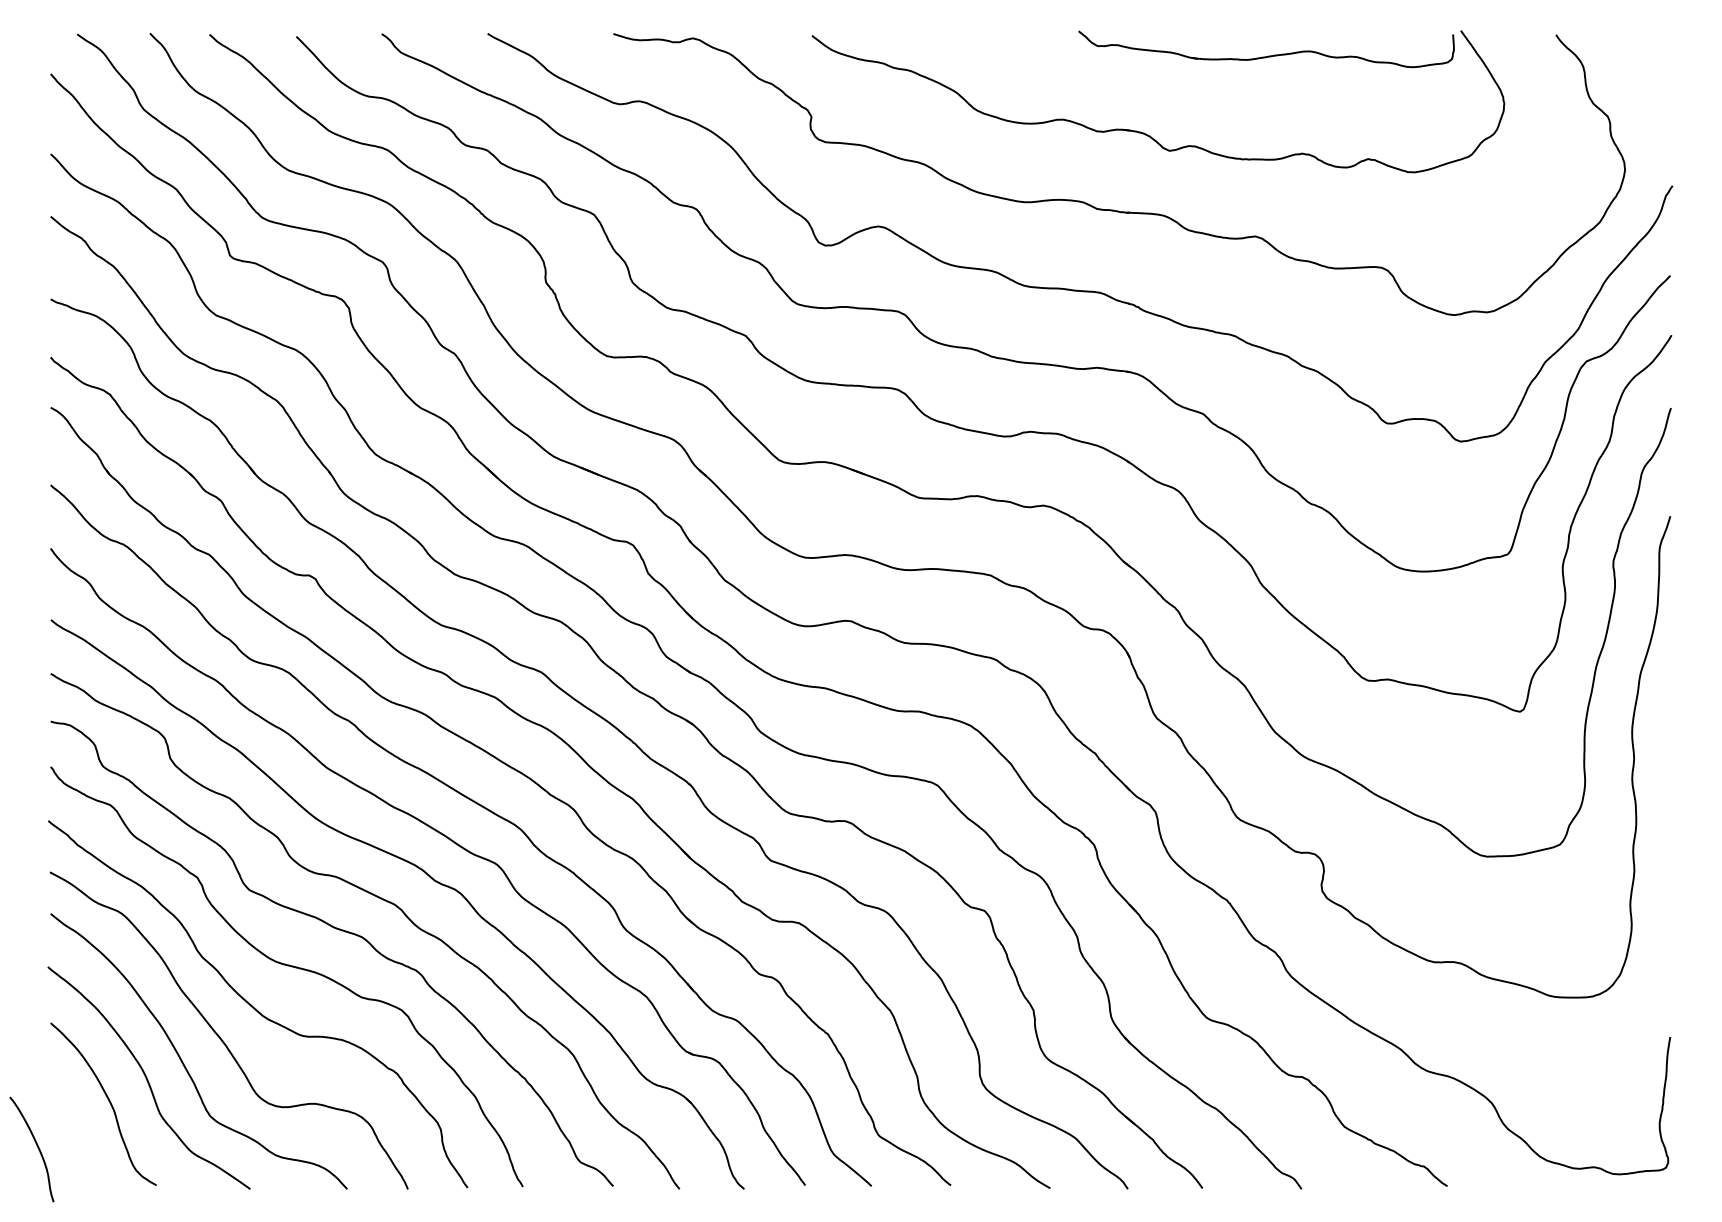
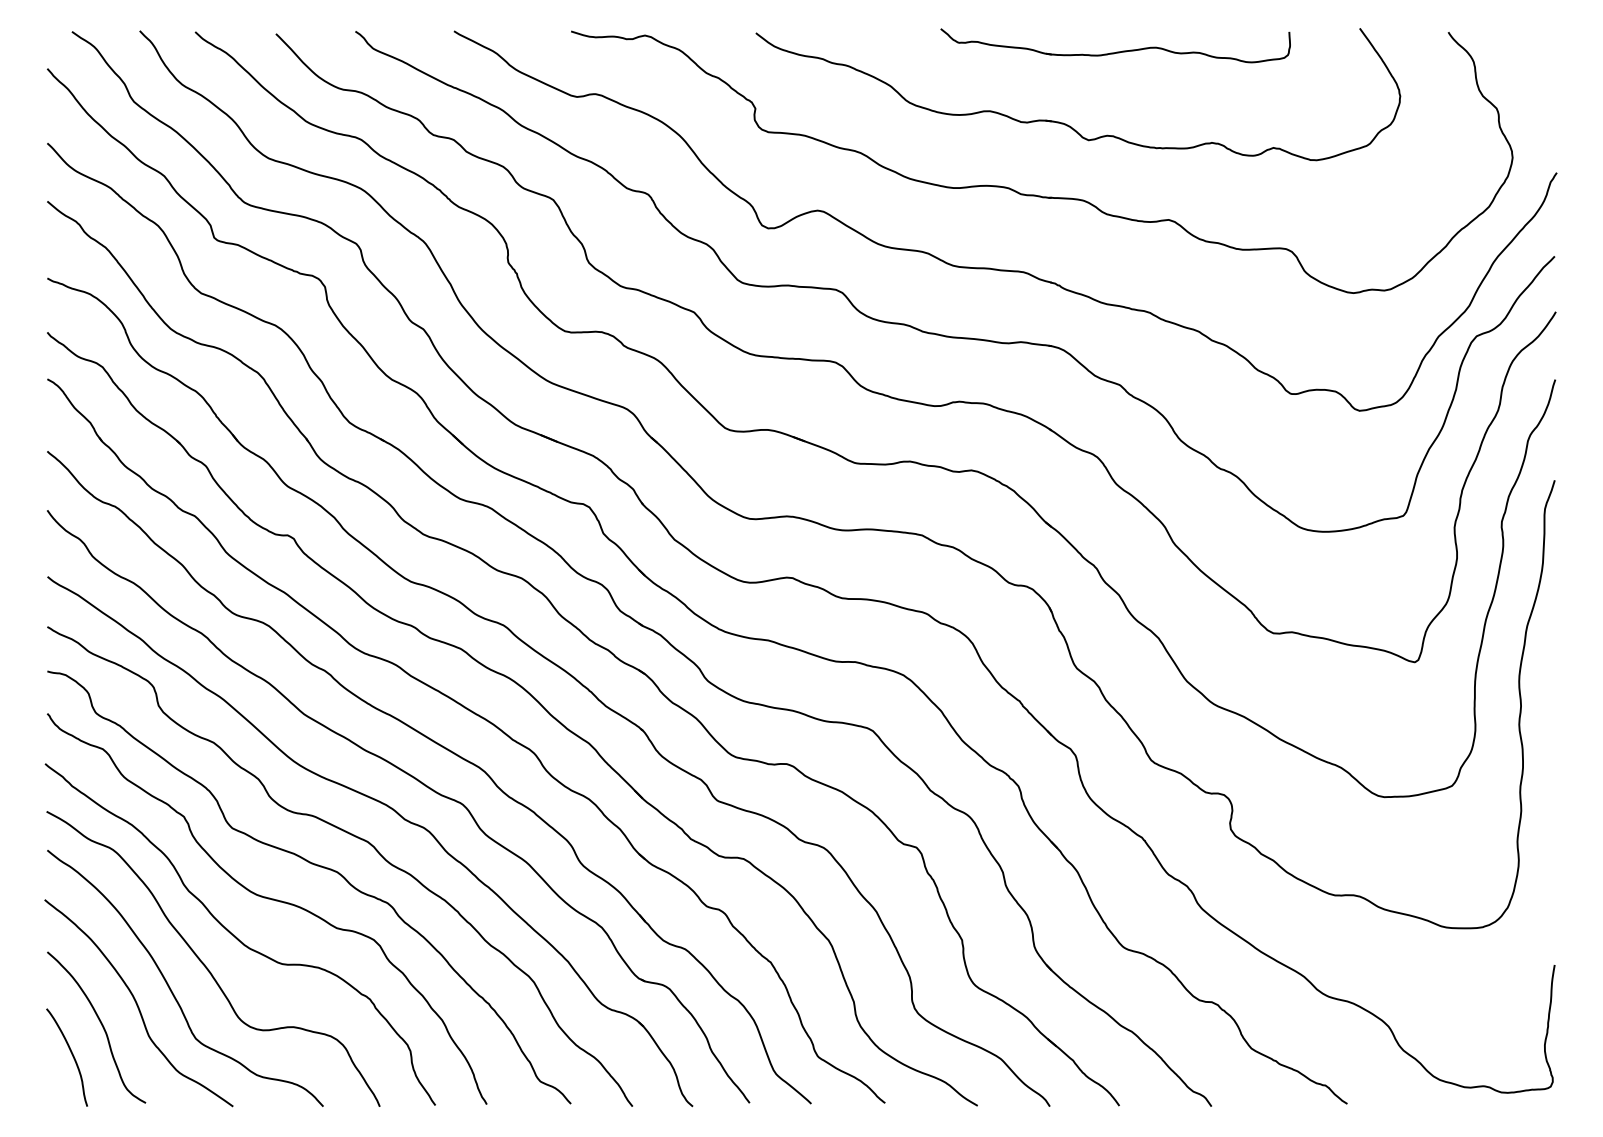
part: (1268, 55) -> (1117, 51), moved
curve: (37, 1148) -> (72, 1056), moved

